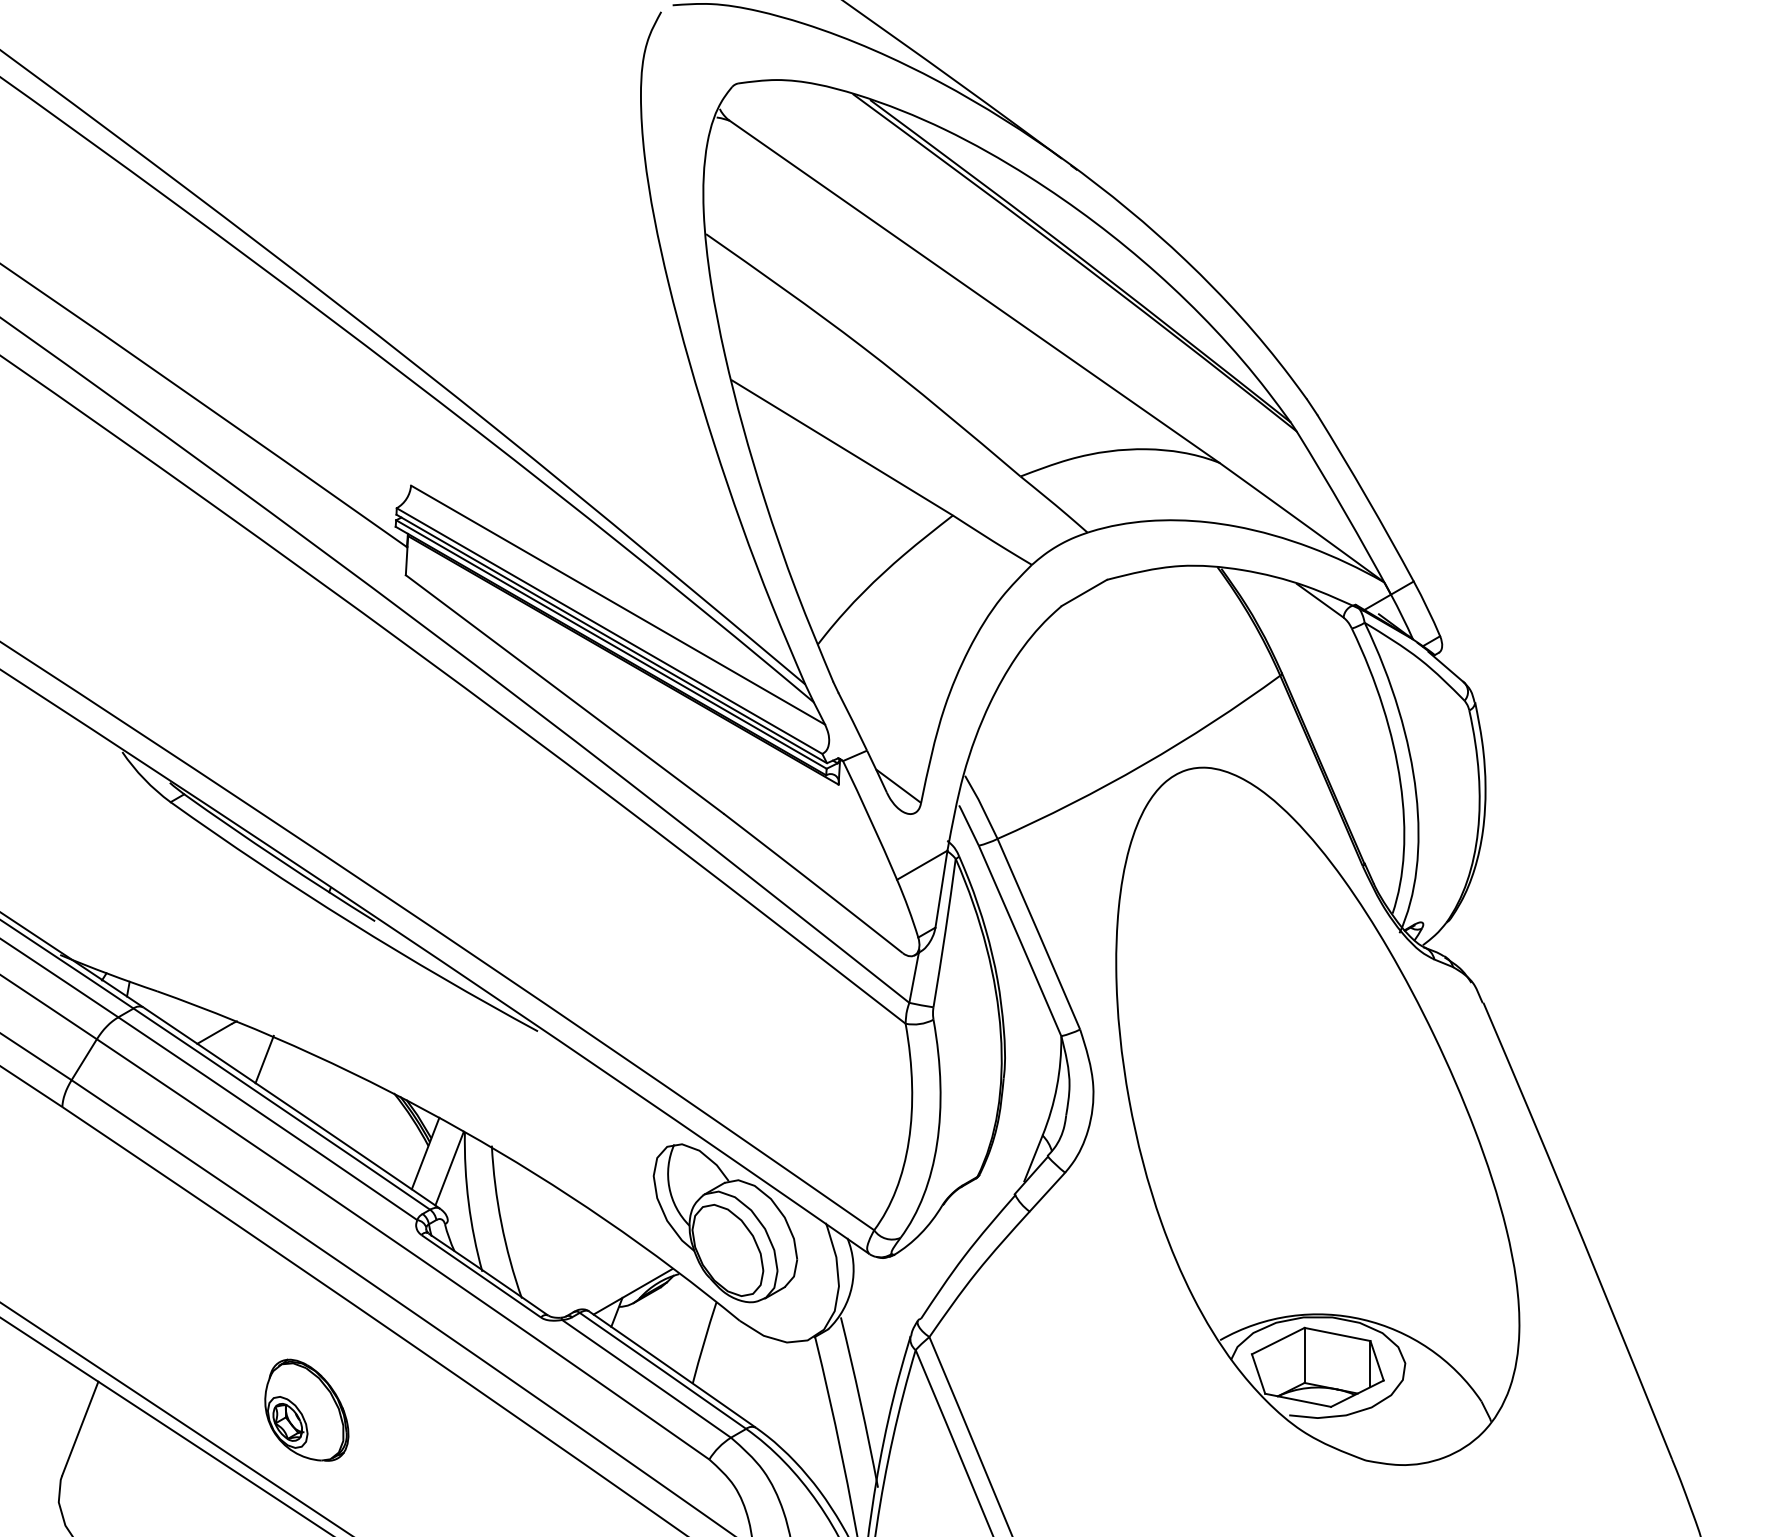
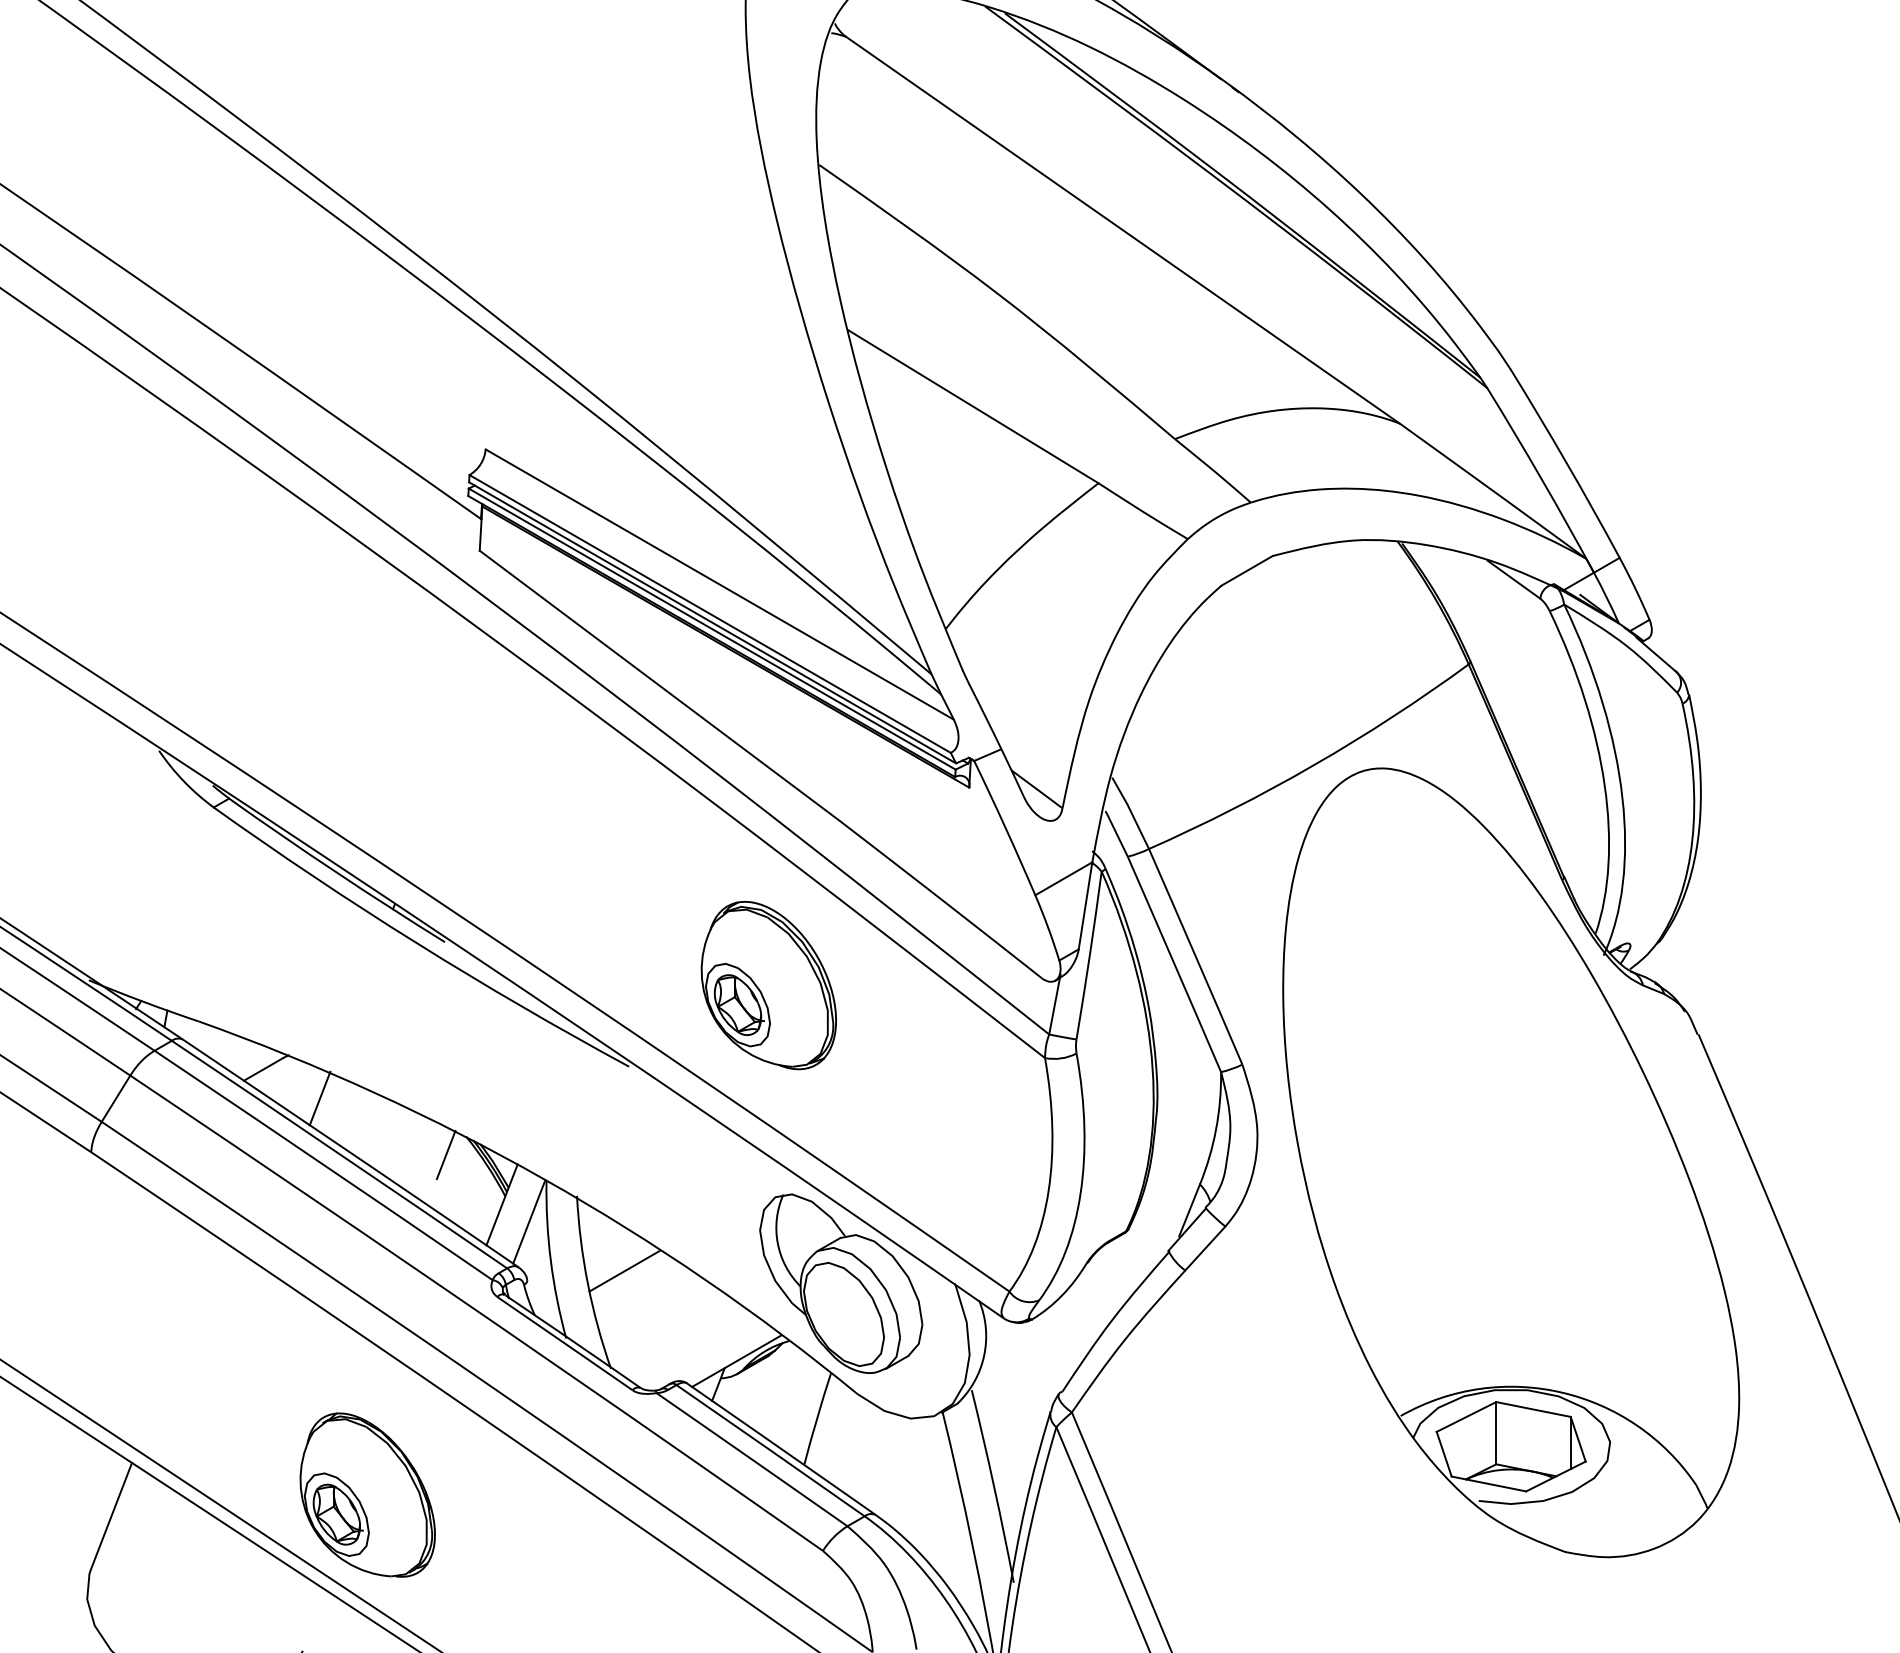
part: (661, 959) -> (768, 985), added
line: (375, 1109) -> (445, 1155), added
line: (533, 1212) -> (624, 1271), added
part: (306, 1410) -> (367, 1495), size x1.43

